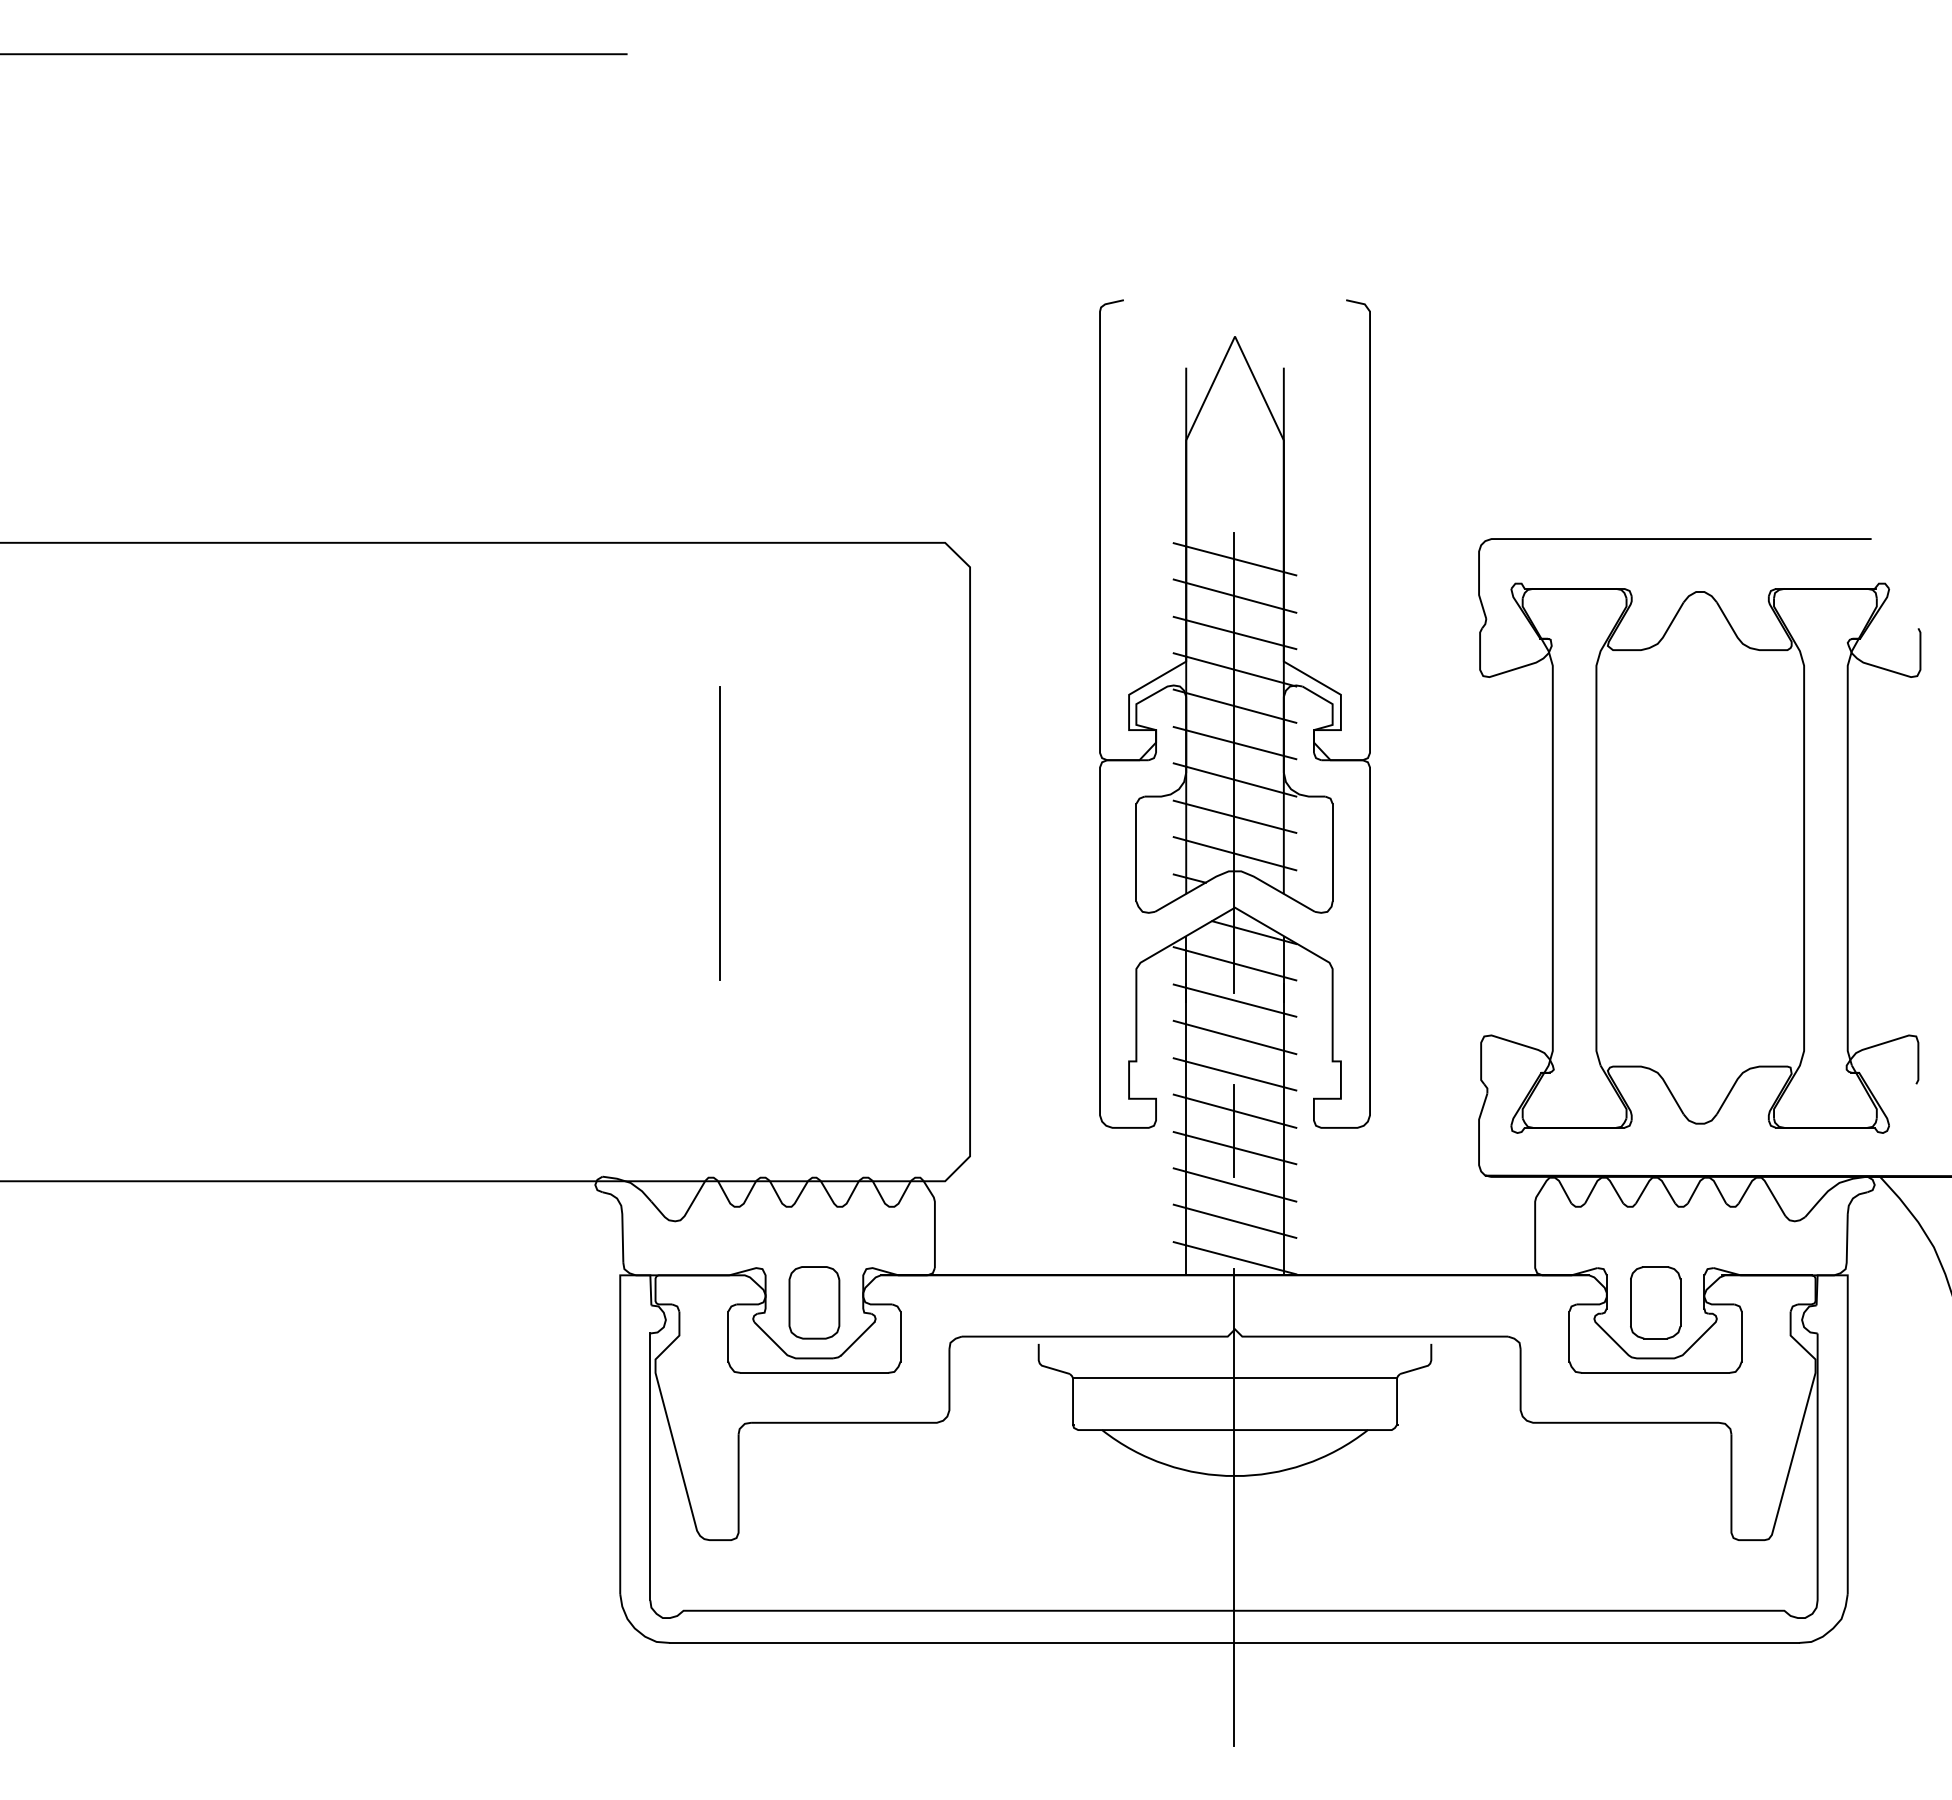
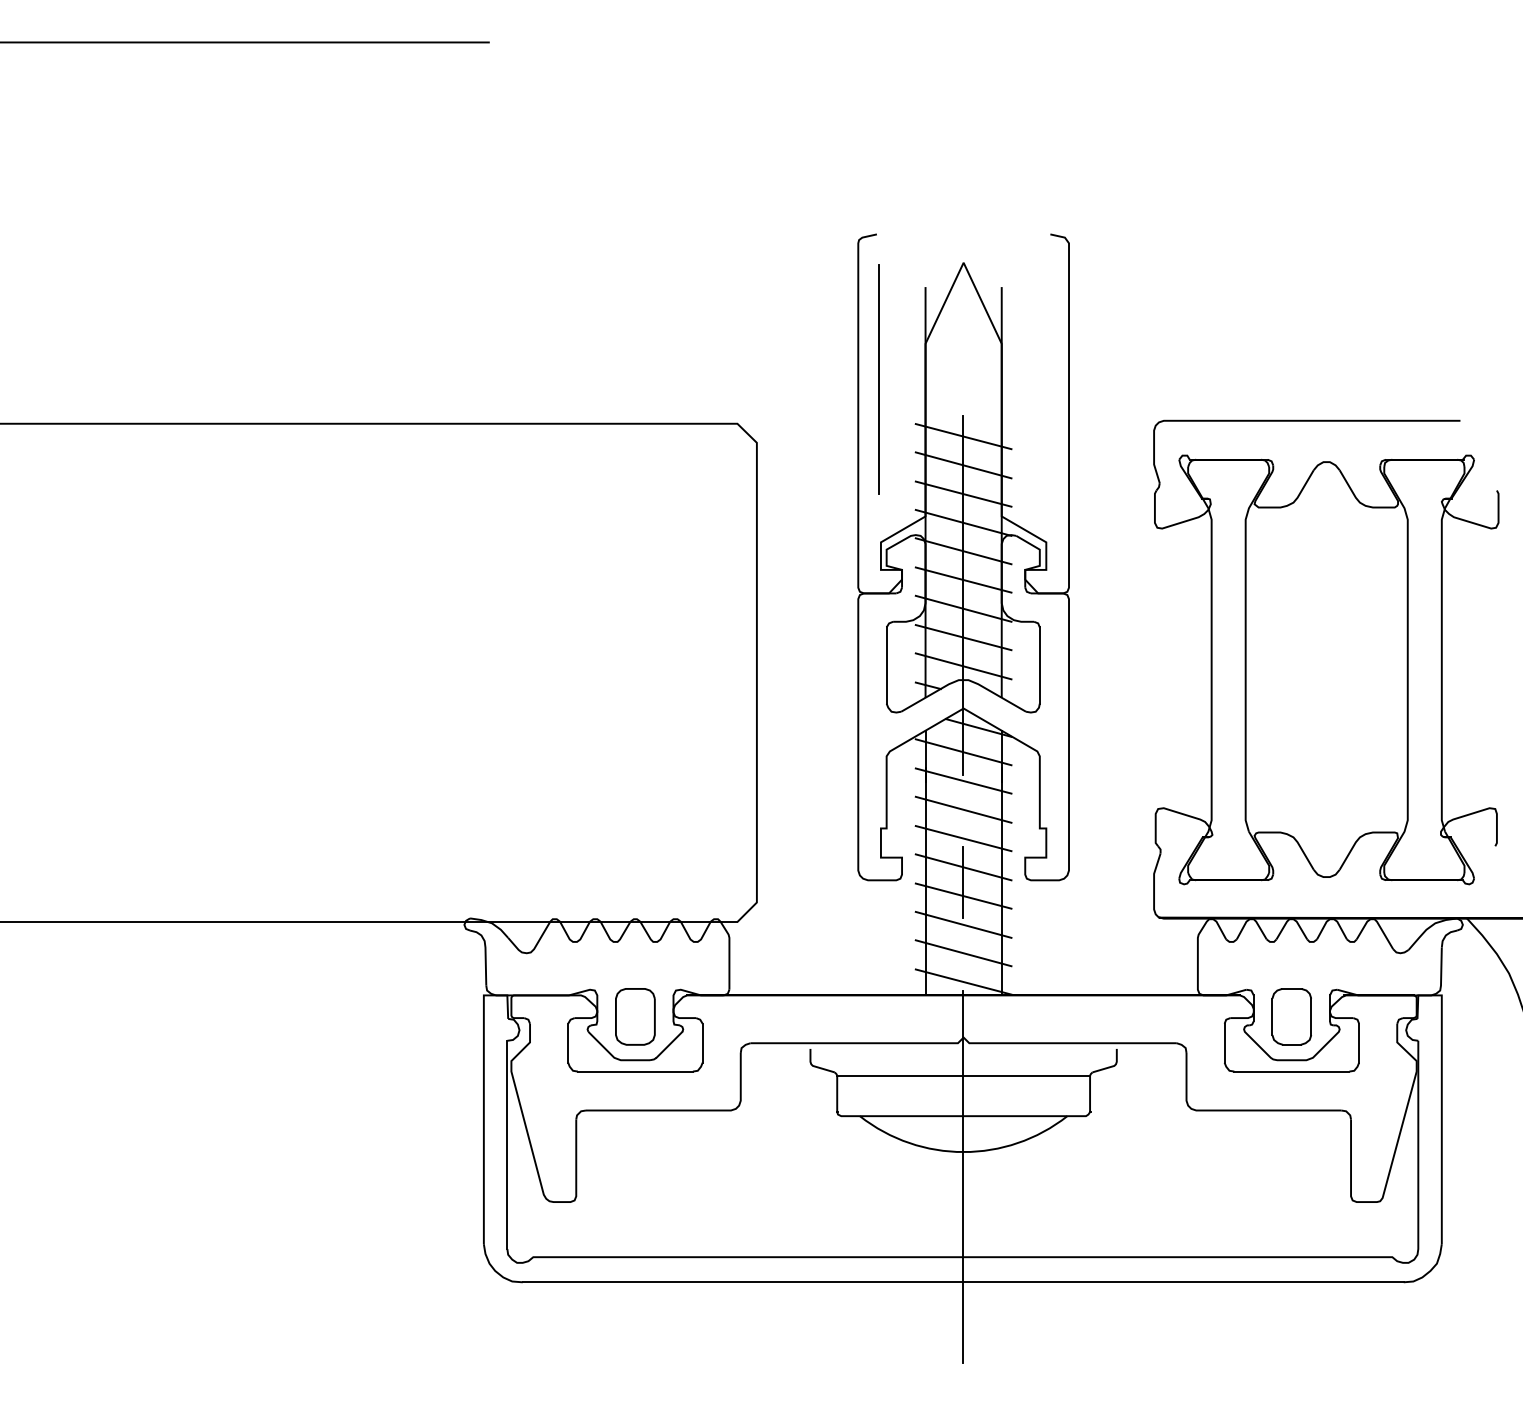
line: (719, 833) -> (878, 379), moved

